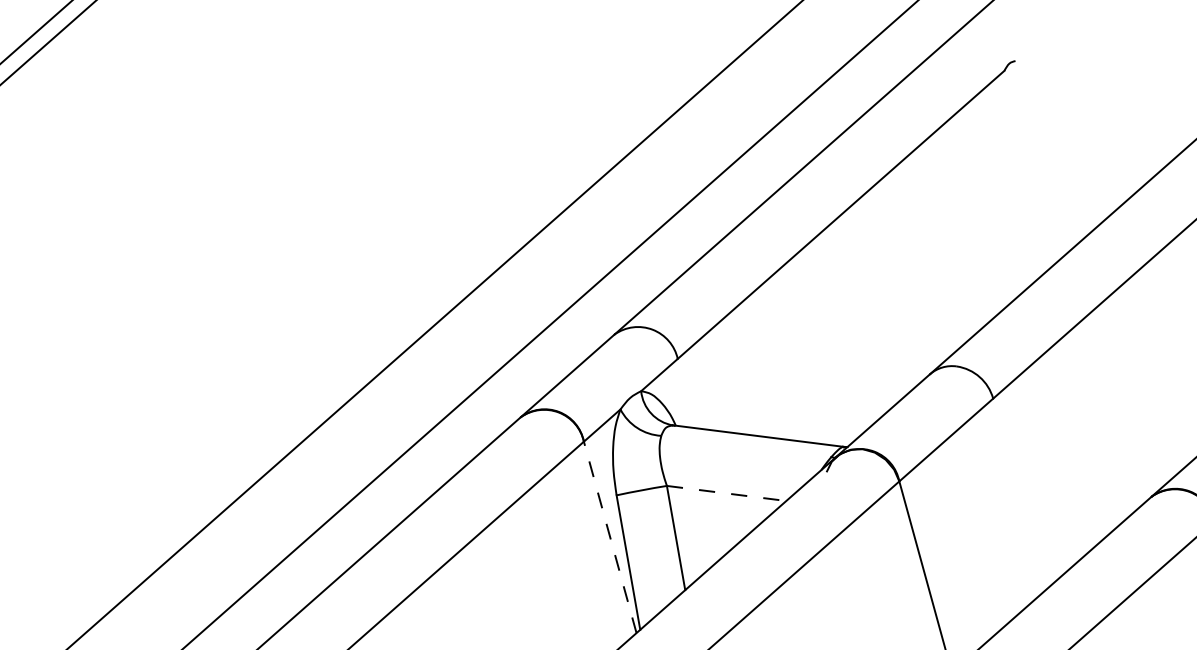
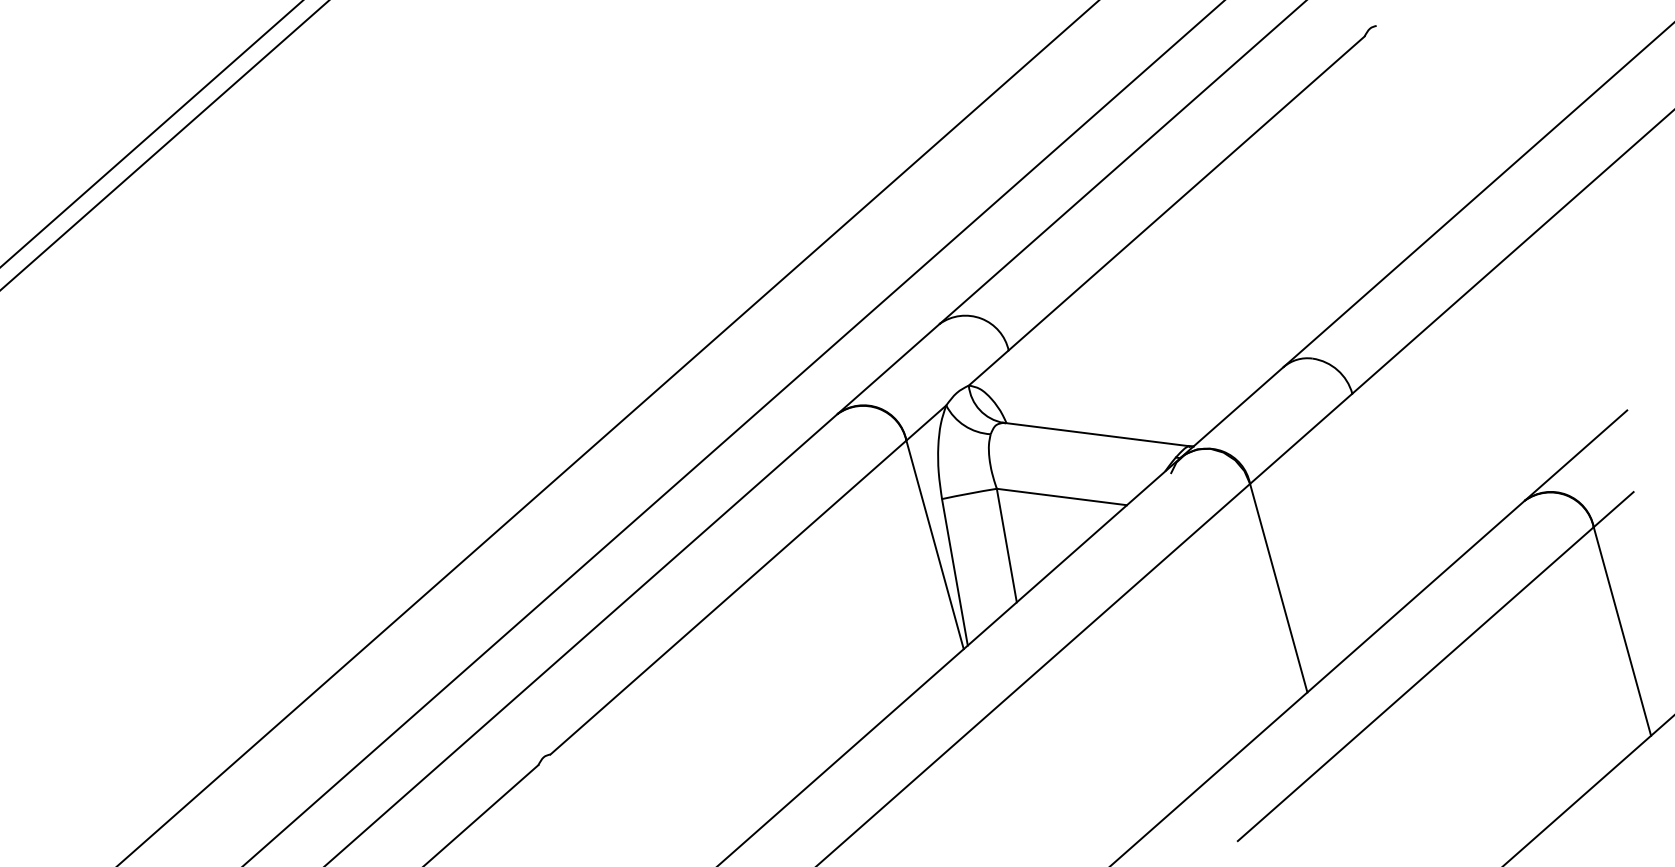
line: (726, 493) -> (1061, 497), dashed -> solid
line: (609, 537) -> (934, 544), dashed -> solid

